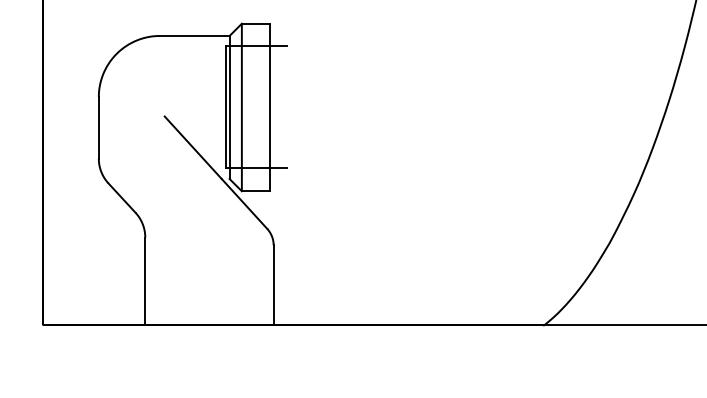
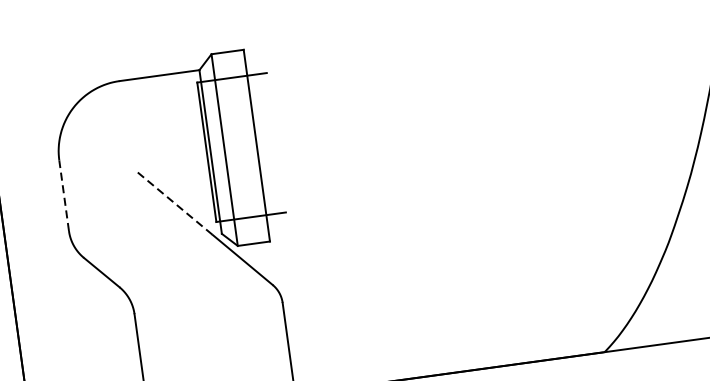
line: (98, 127) -> (63, 195), solid -> dashed
line: (193, 148) -> (175, 204), solid -> dashed

